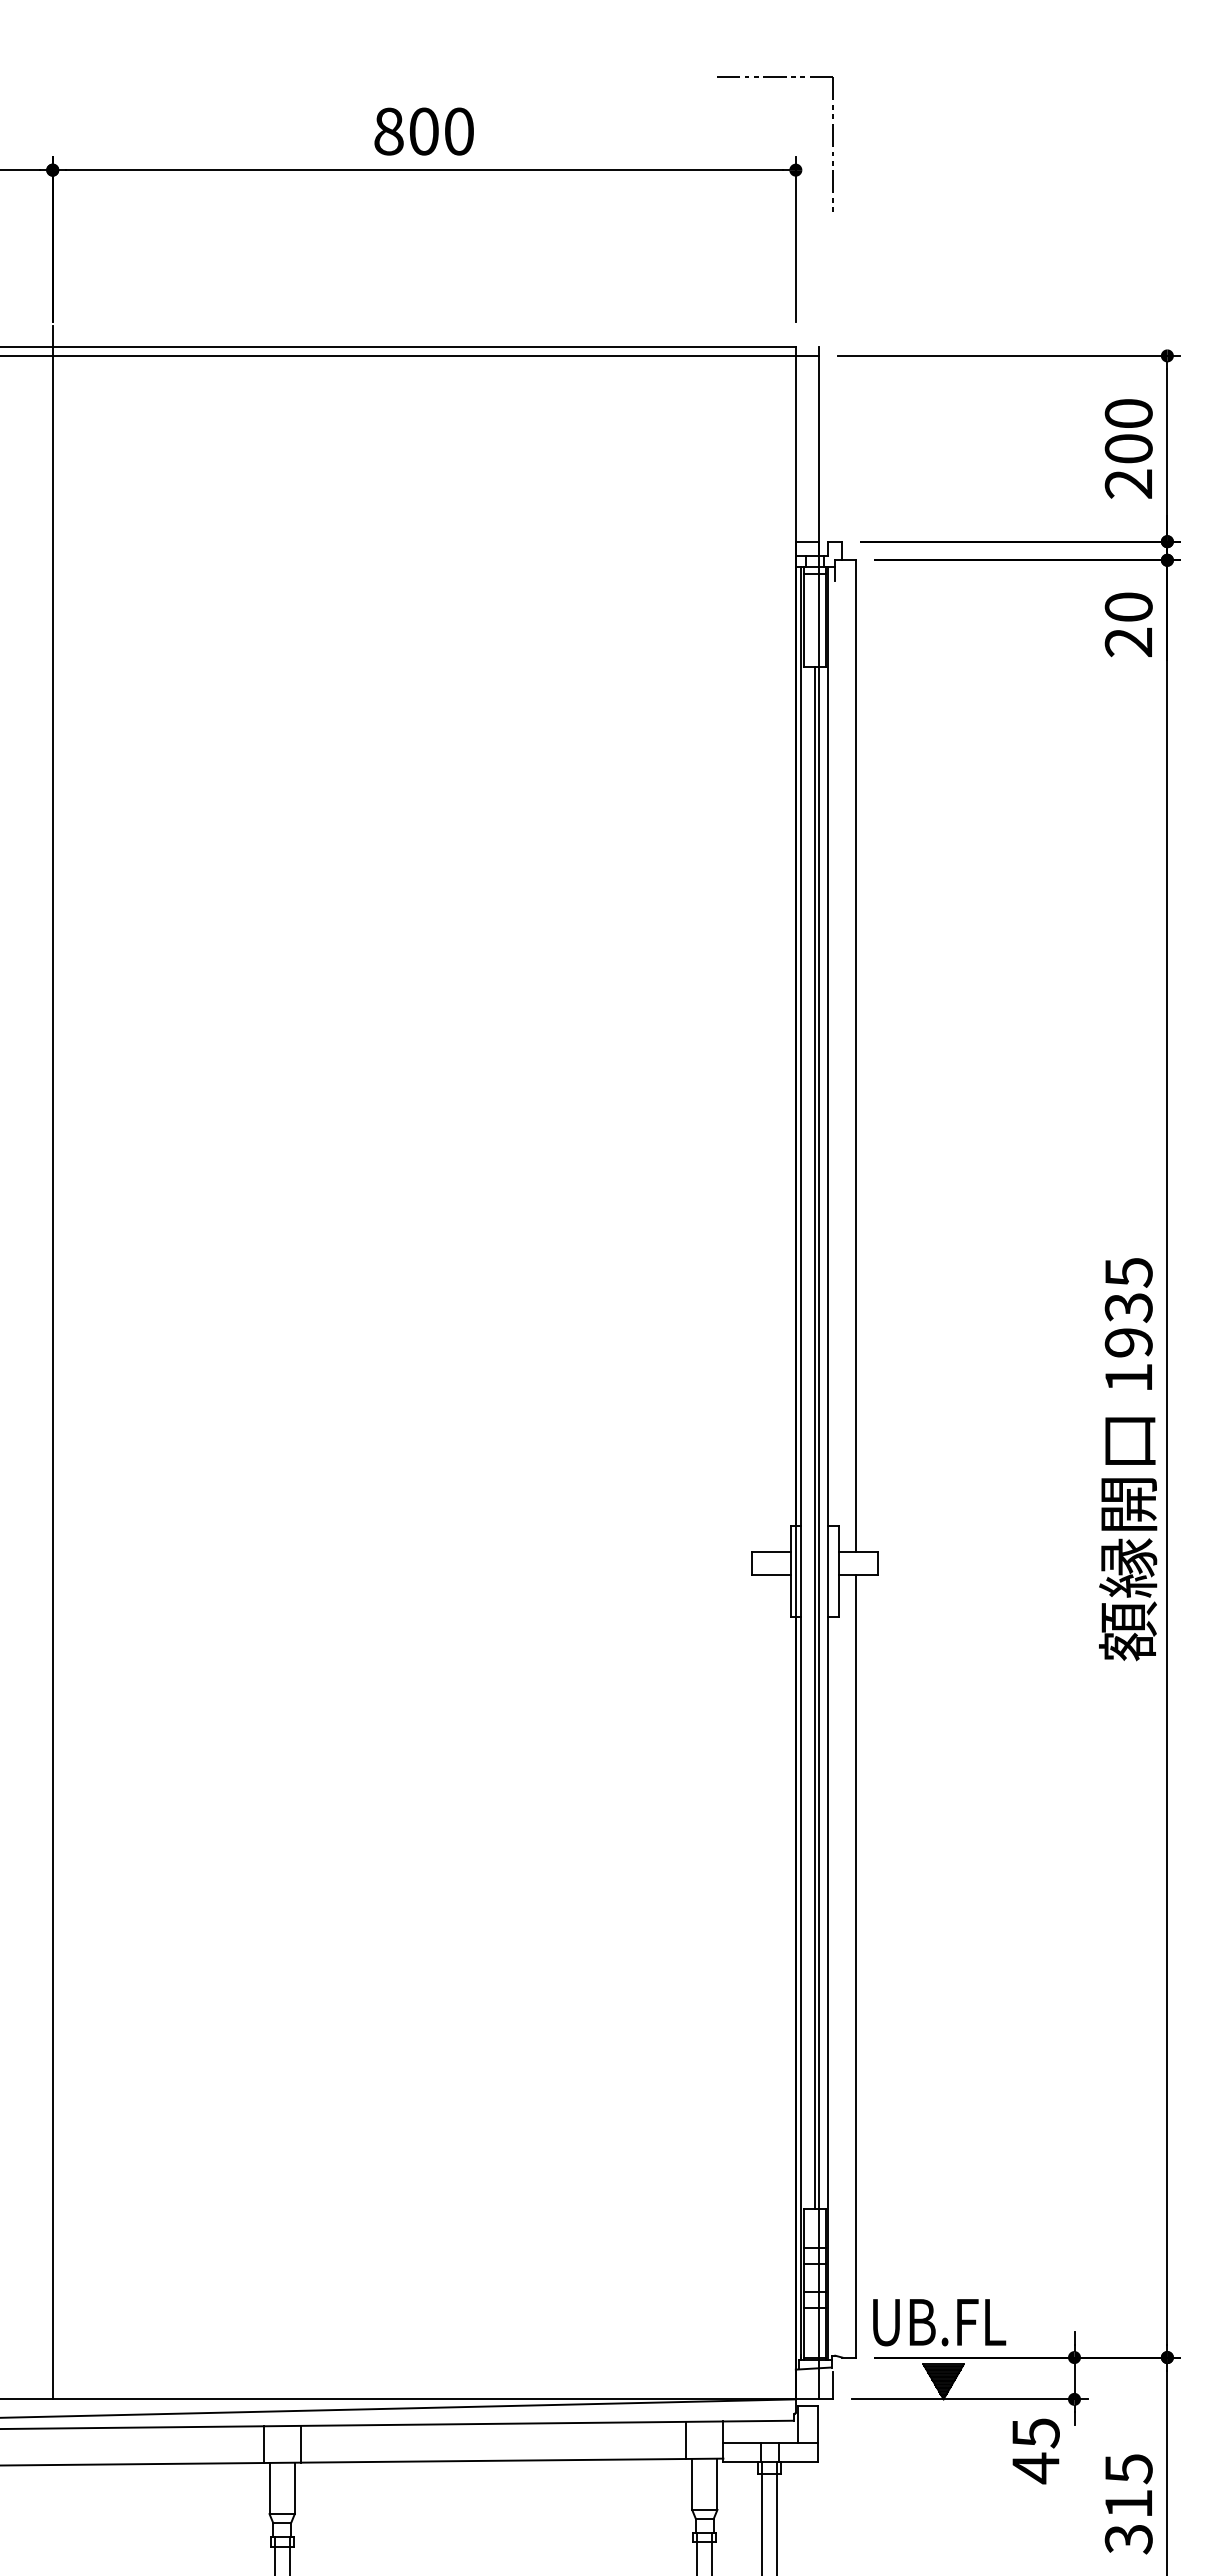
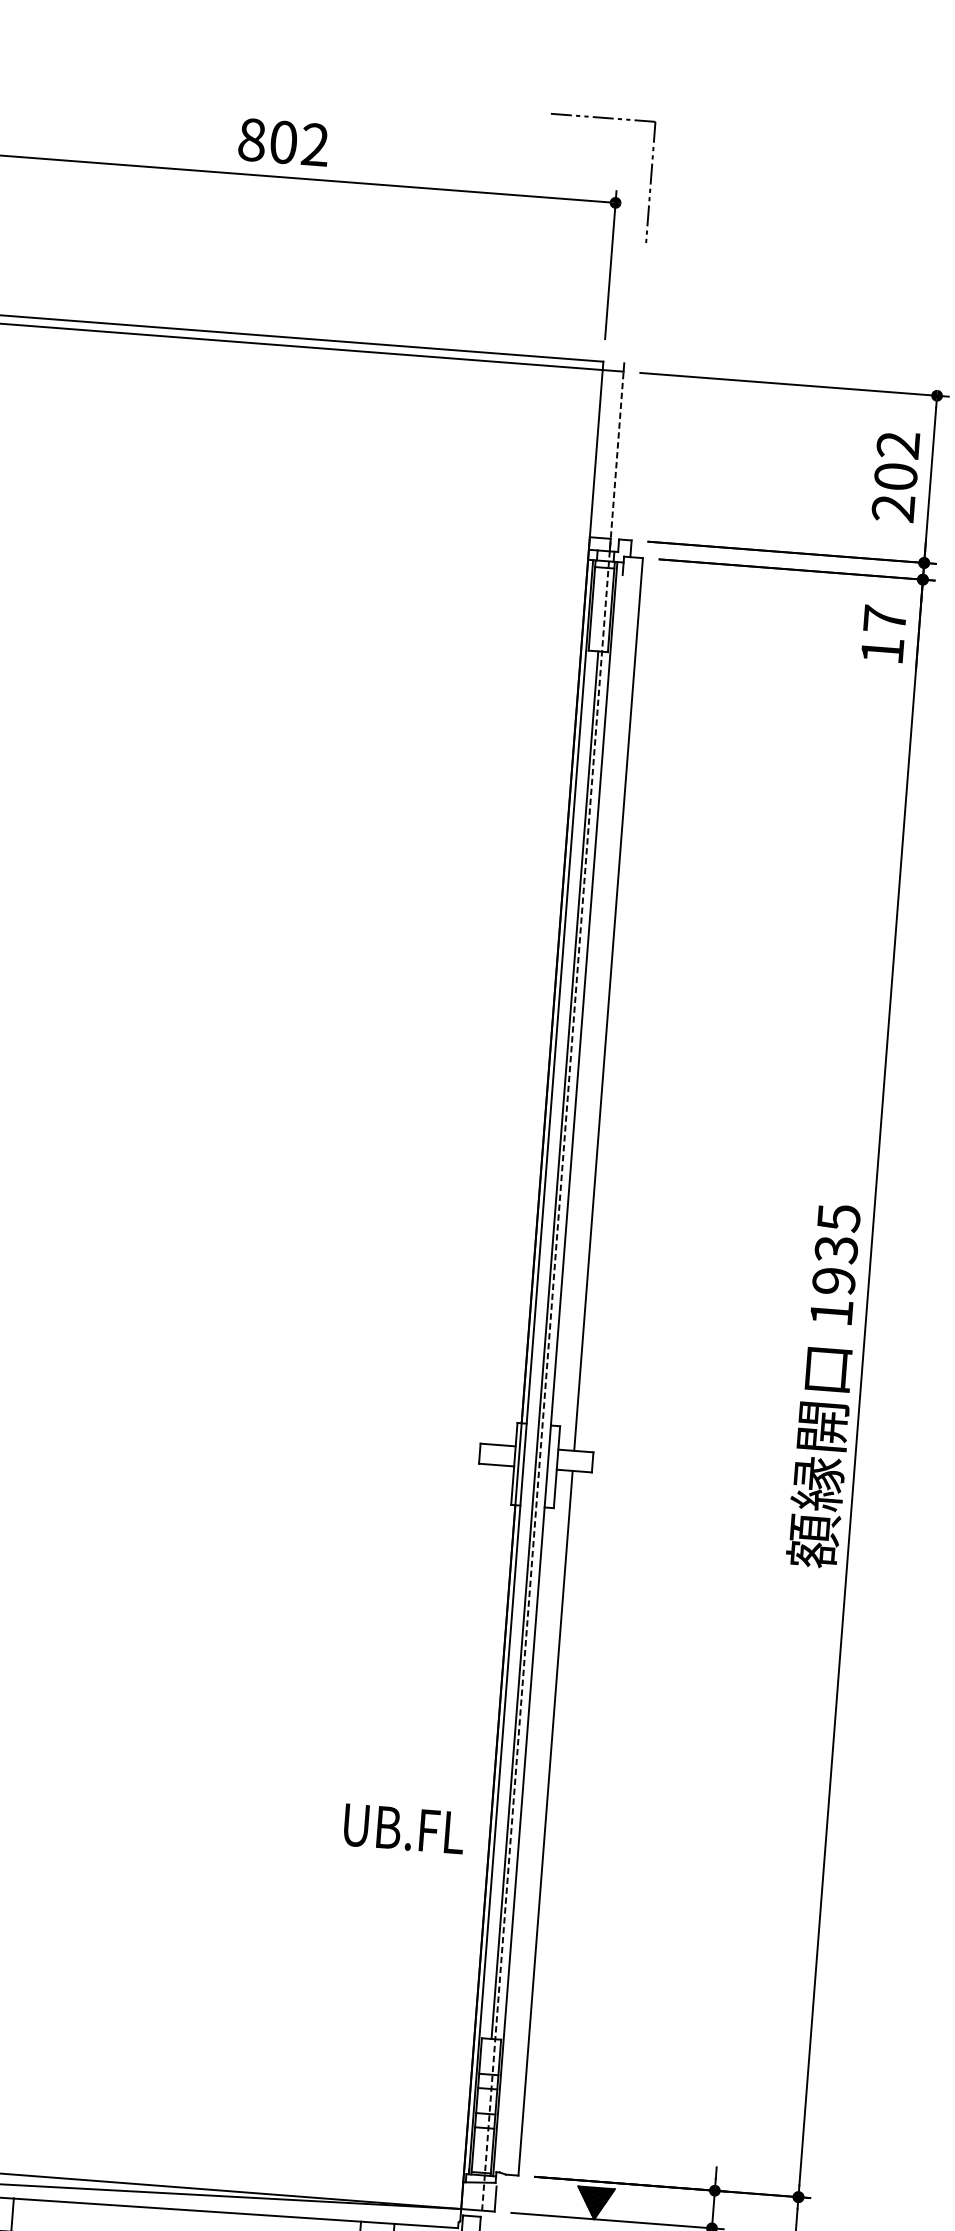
text: (458, 131) -> (314, 144), 800 -> 802
text: (1128, 413) -> (898, 444), 200 -> 202
text: (1128, 624) -> (883, 634), 20 -> 17
line: (819, 1377) -> (553, 1291), solid -> dashed
text: (939, 2322) -> (404, 1829), moved

